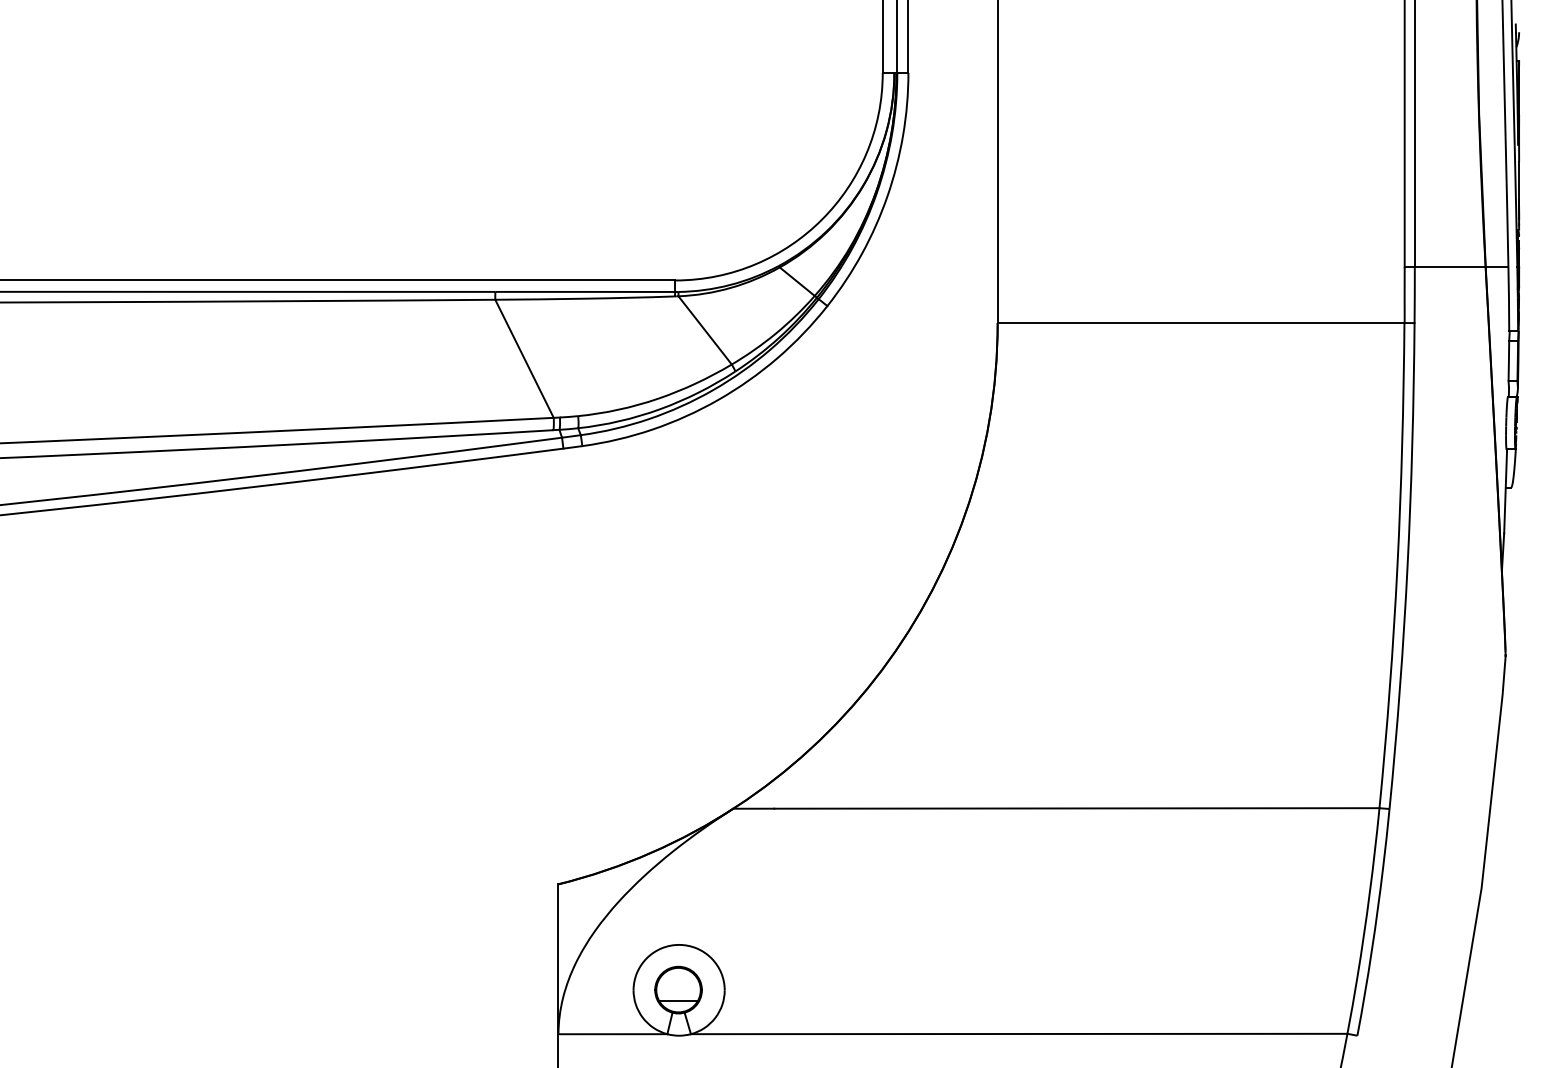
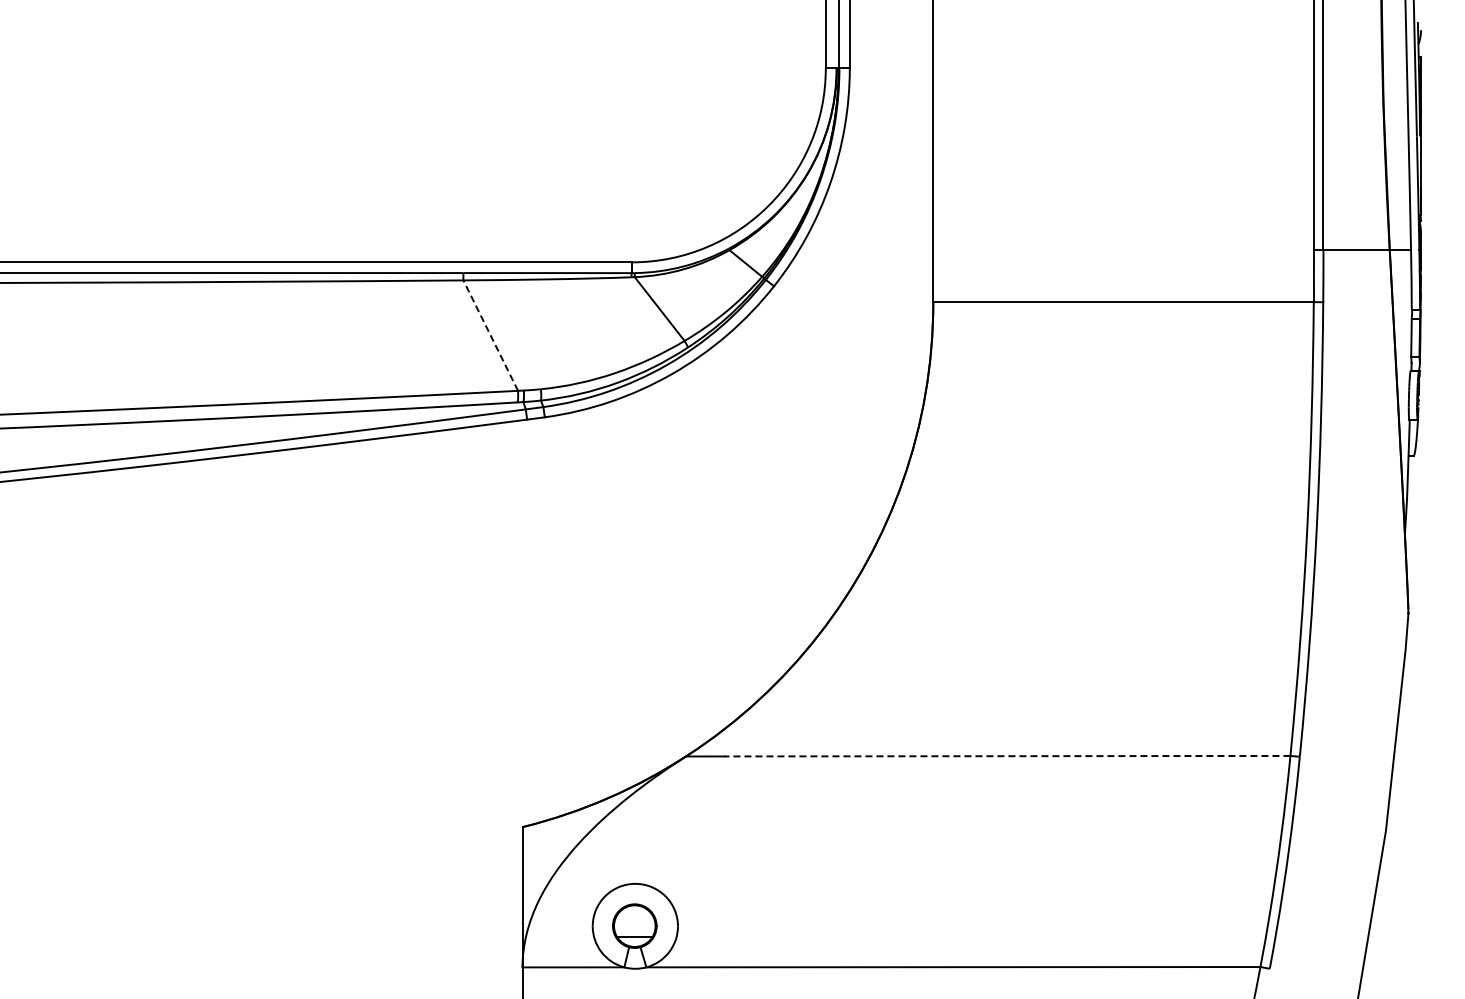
line: (524, 358) -> (490, 335), solid -> dashed
line: (1075, 808) -> (1006, 756), solid -> dashed

